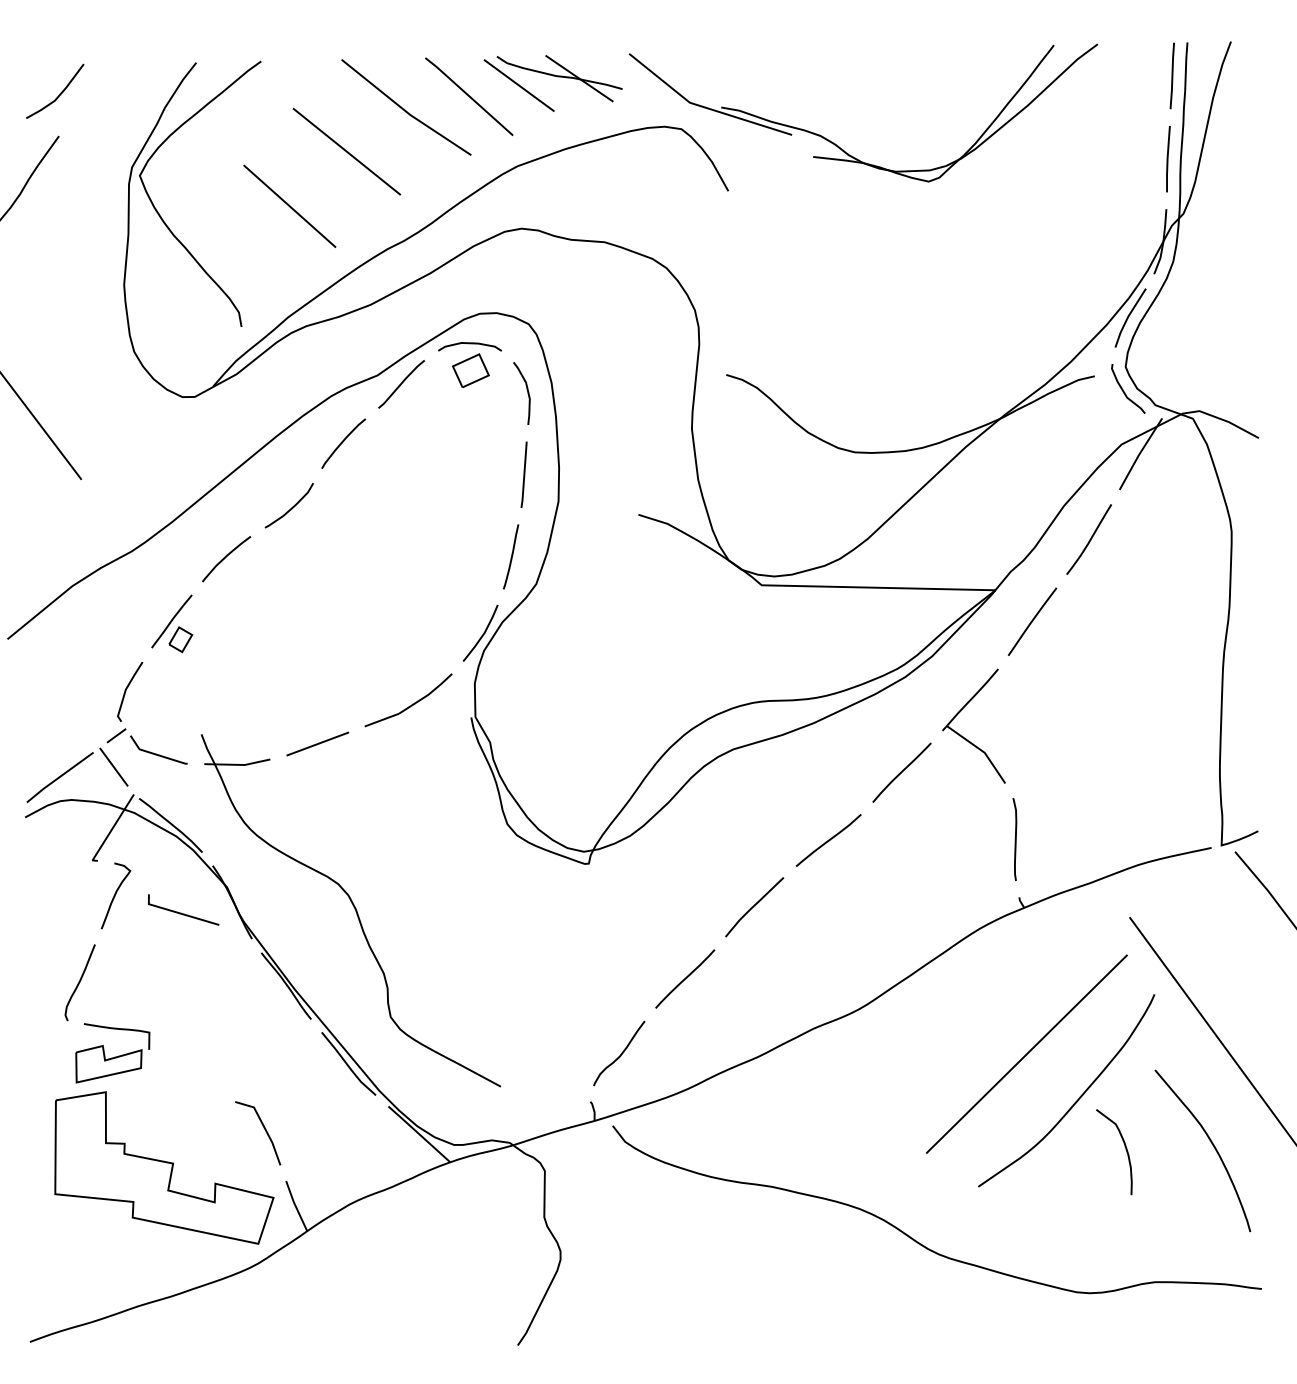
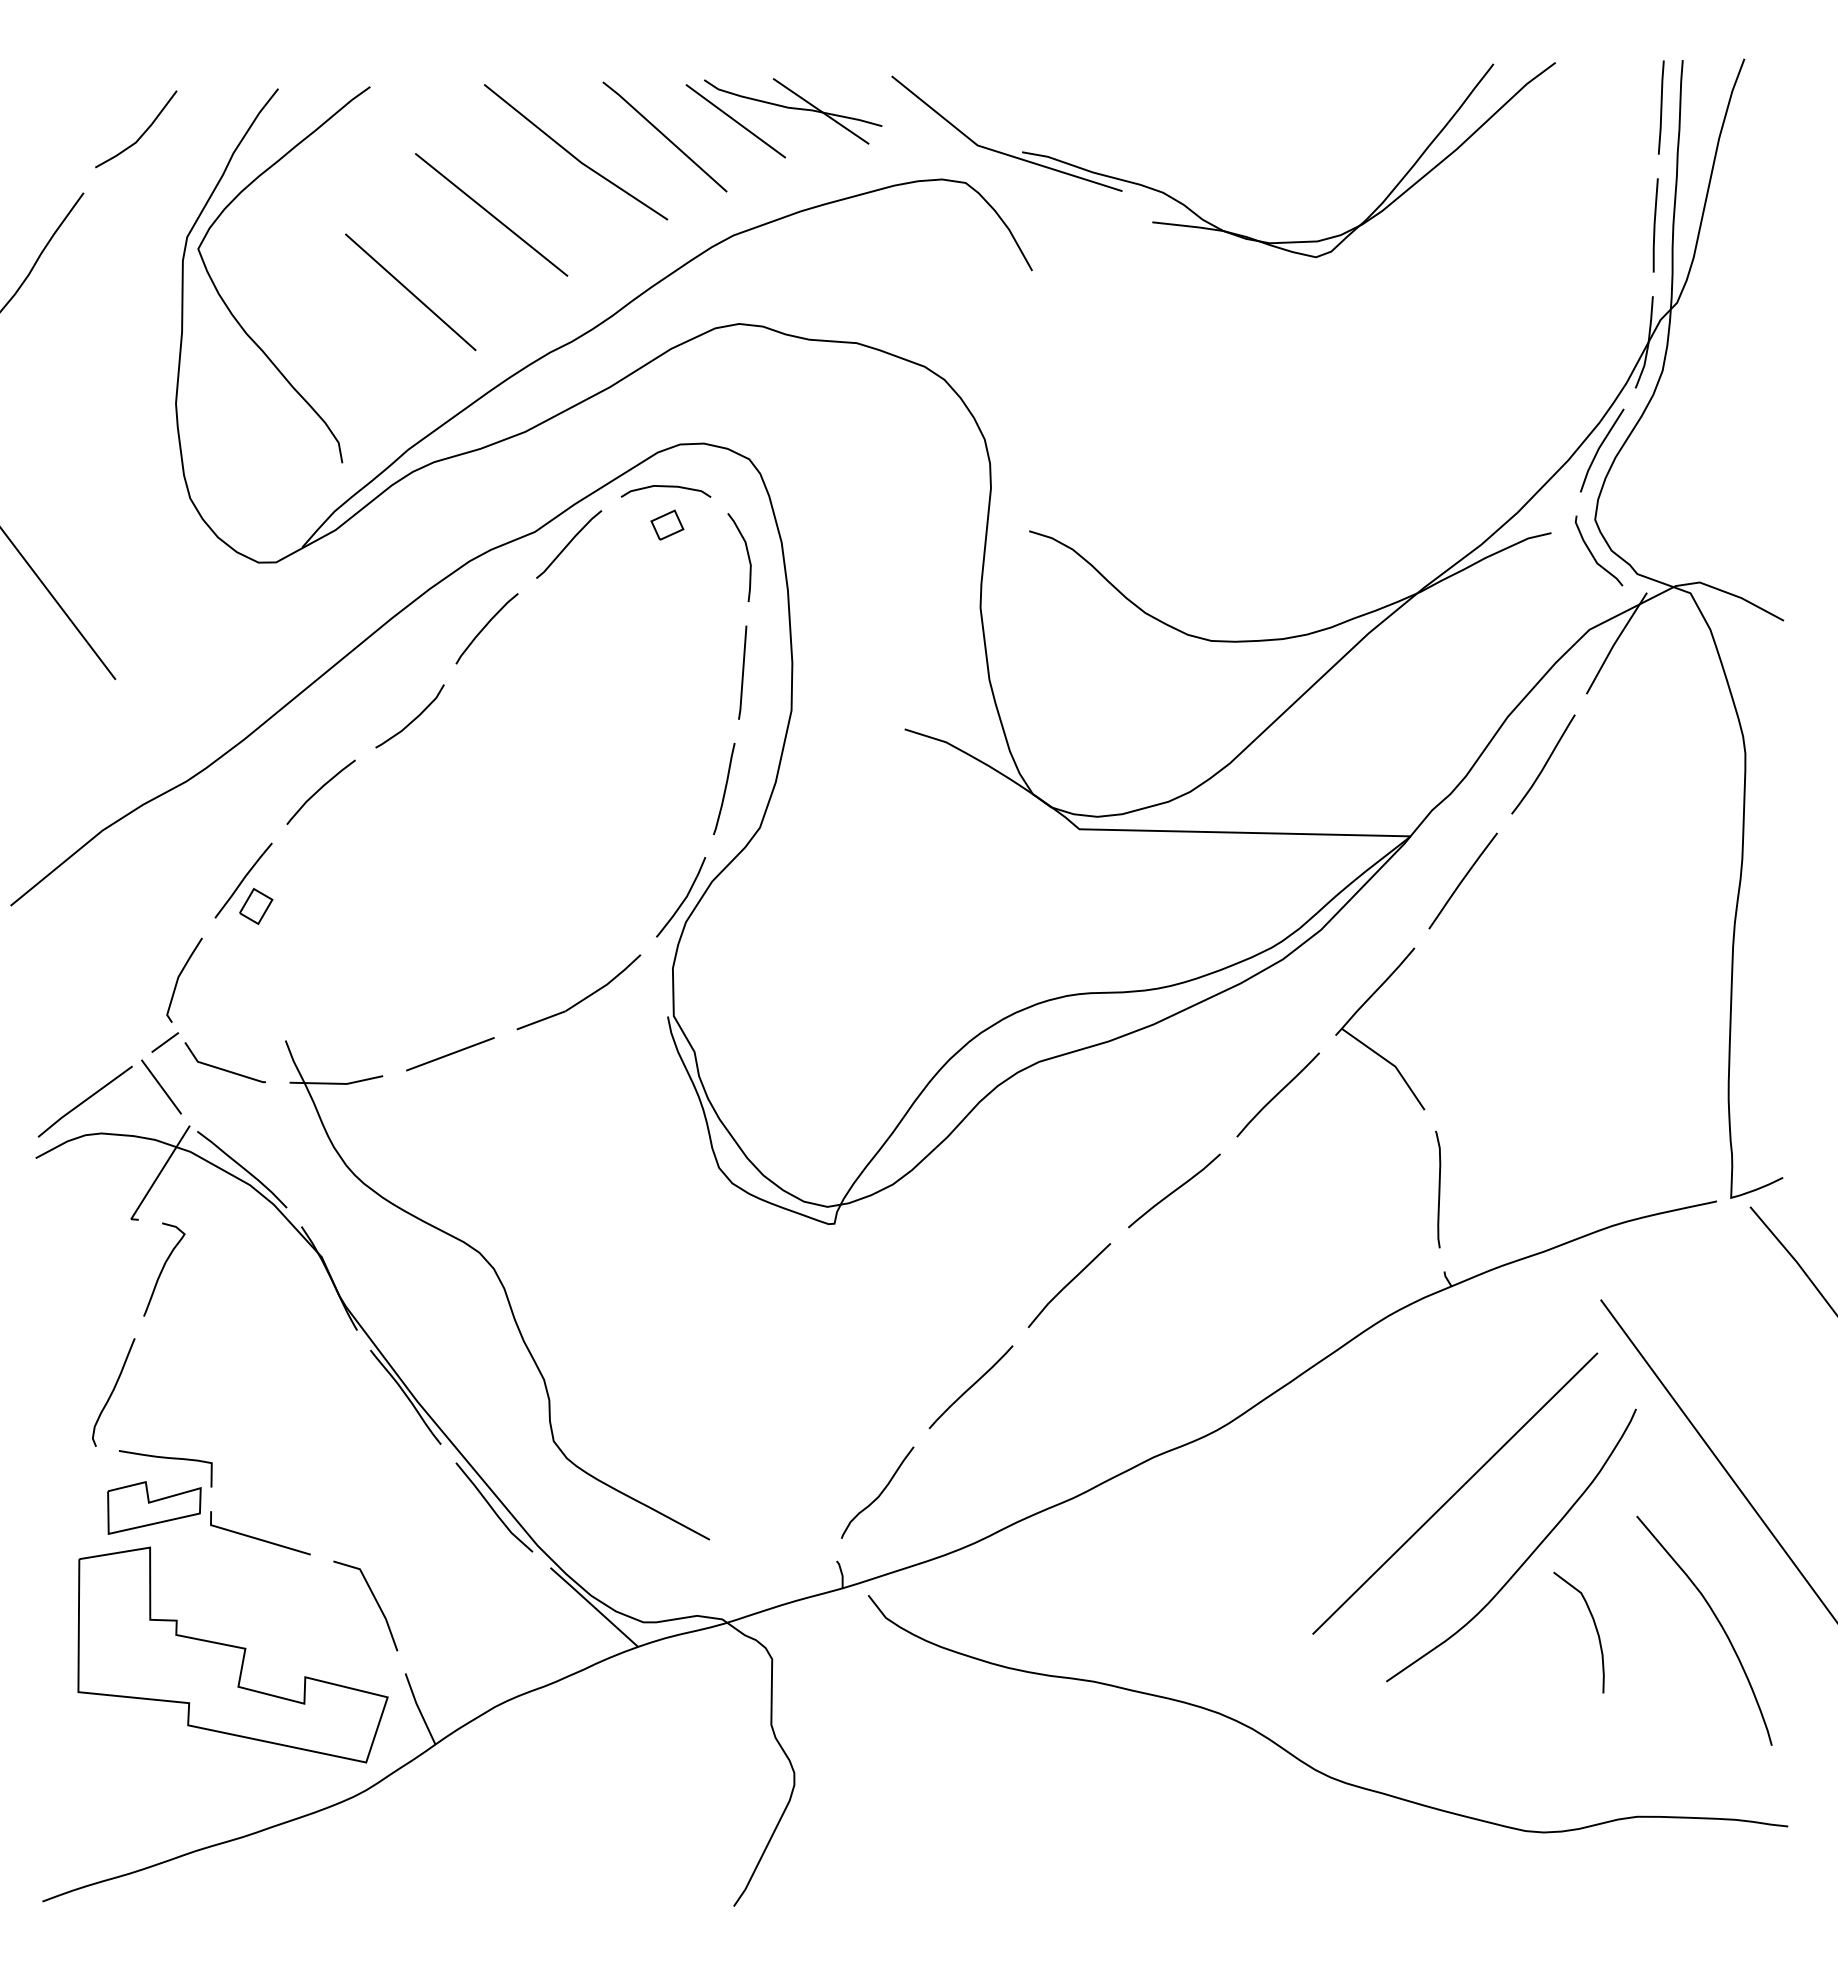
line: (58, 94) -> (141, 134), moved
part: (471, 370) -> (667, 524), size x0.62
line: (183, 913) -> (260, 1538), moved

